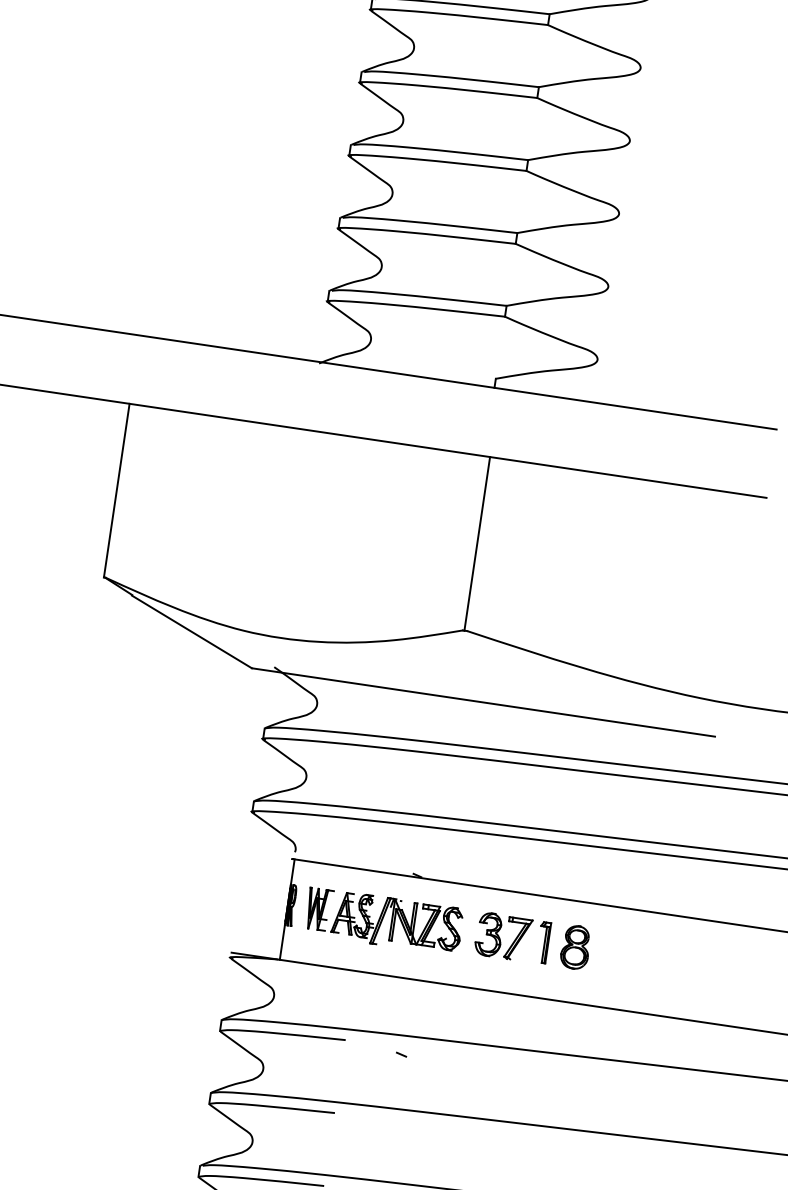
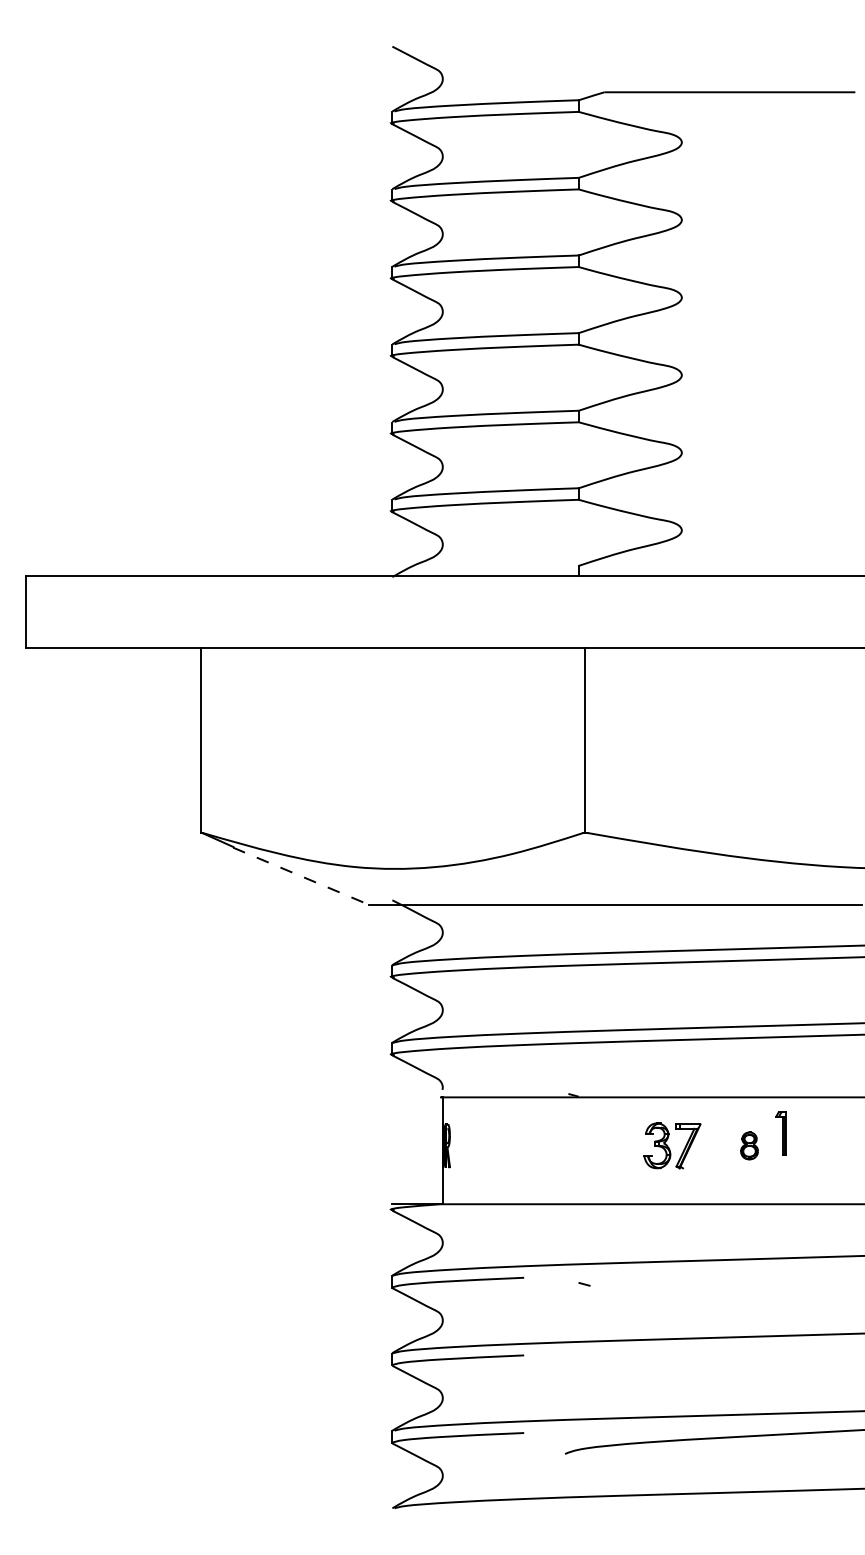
line: (192, 632) -> (301, 876), solid -> dashed
part: (383, 921) -> (545, 1148), removed
part: (542, 942) -> (780, 1133), moved
part: (575, 947) -> (749, 1145), size x0.6

